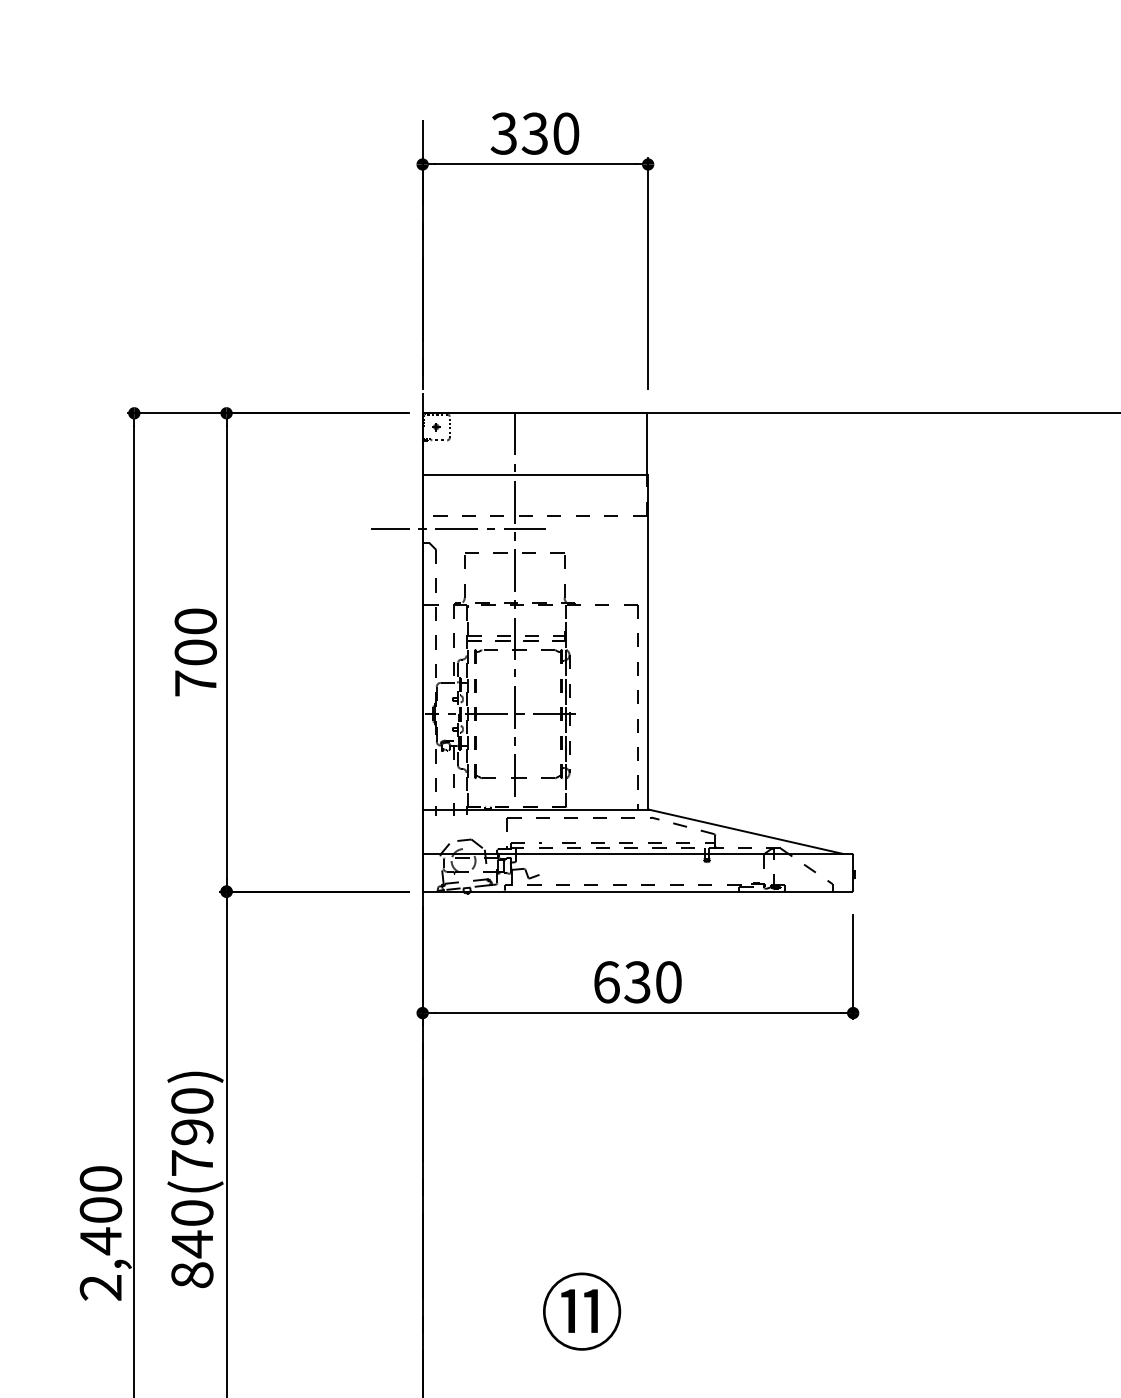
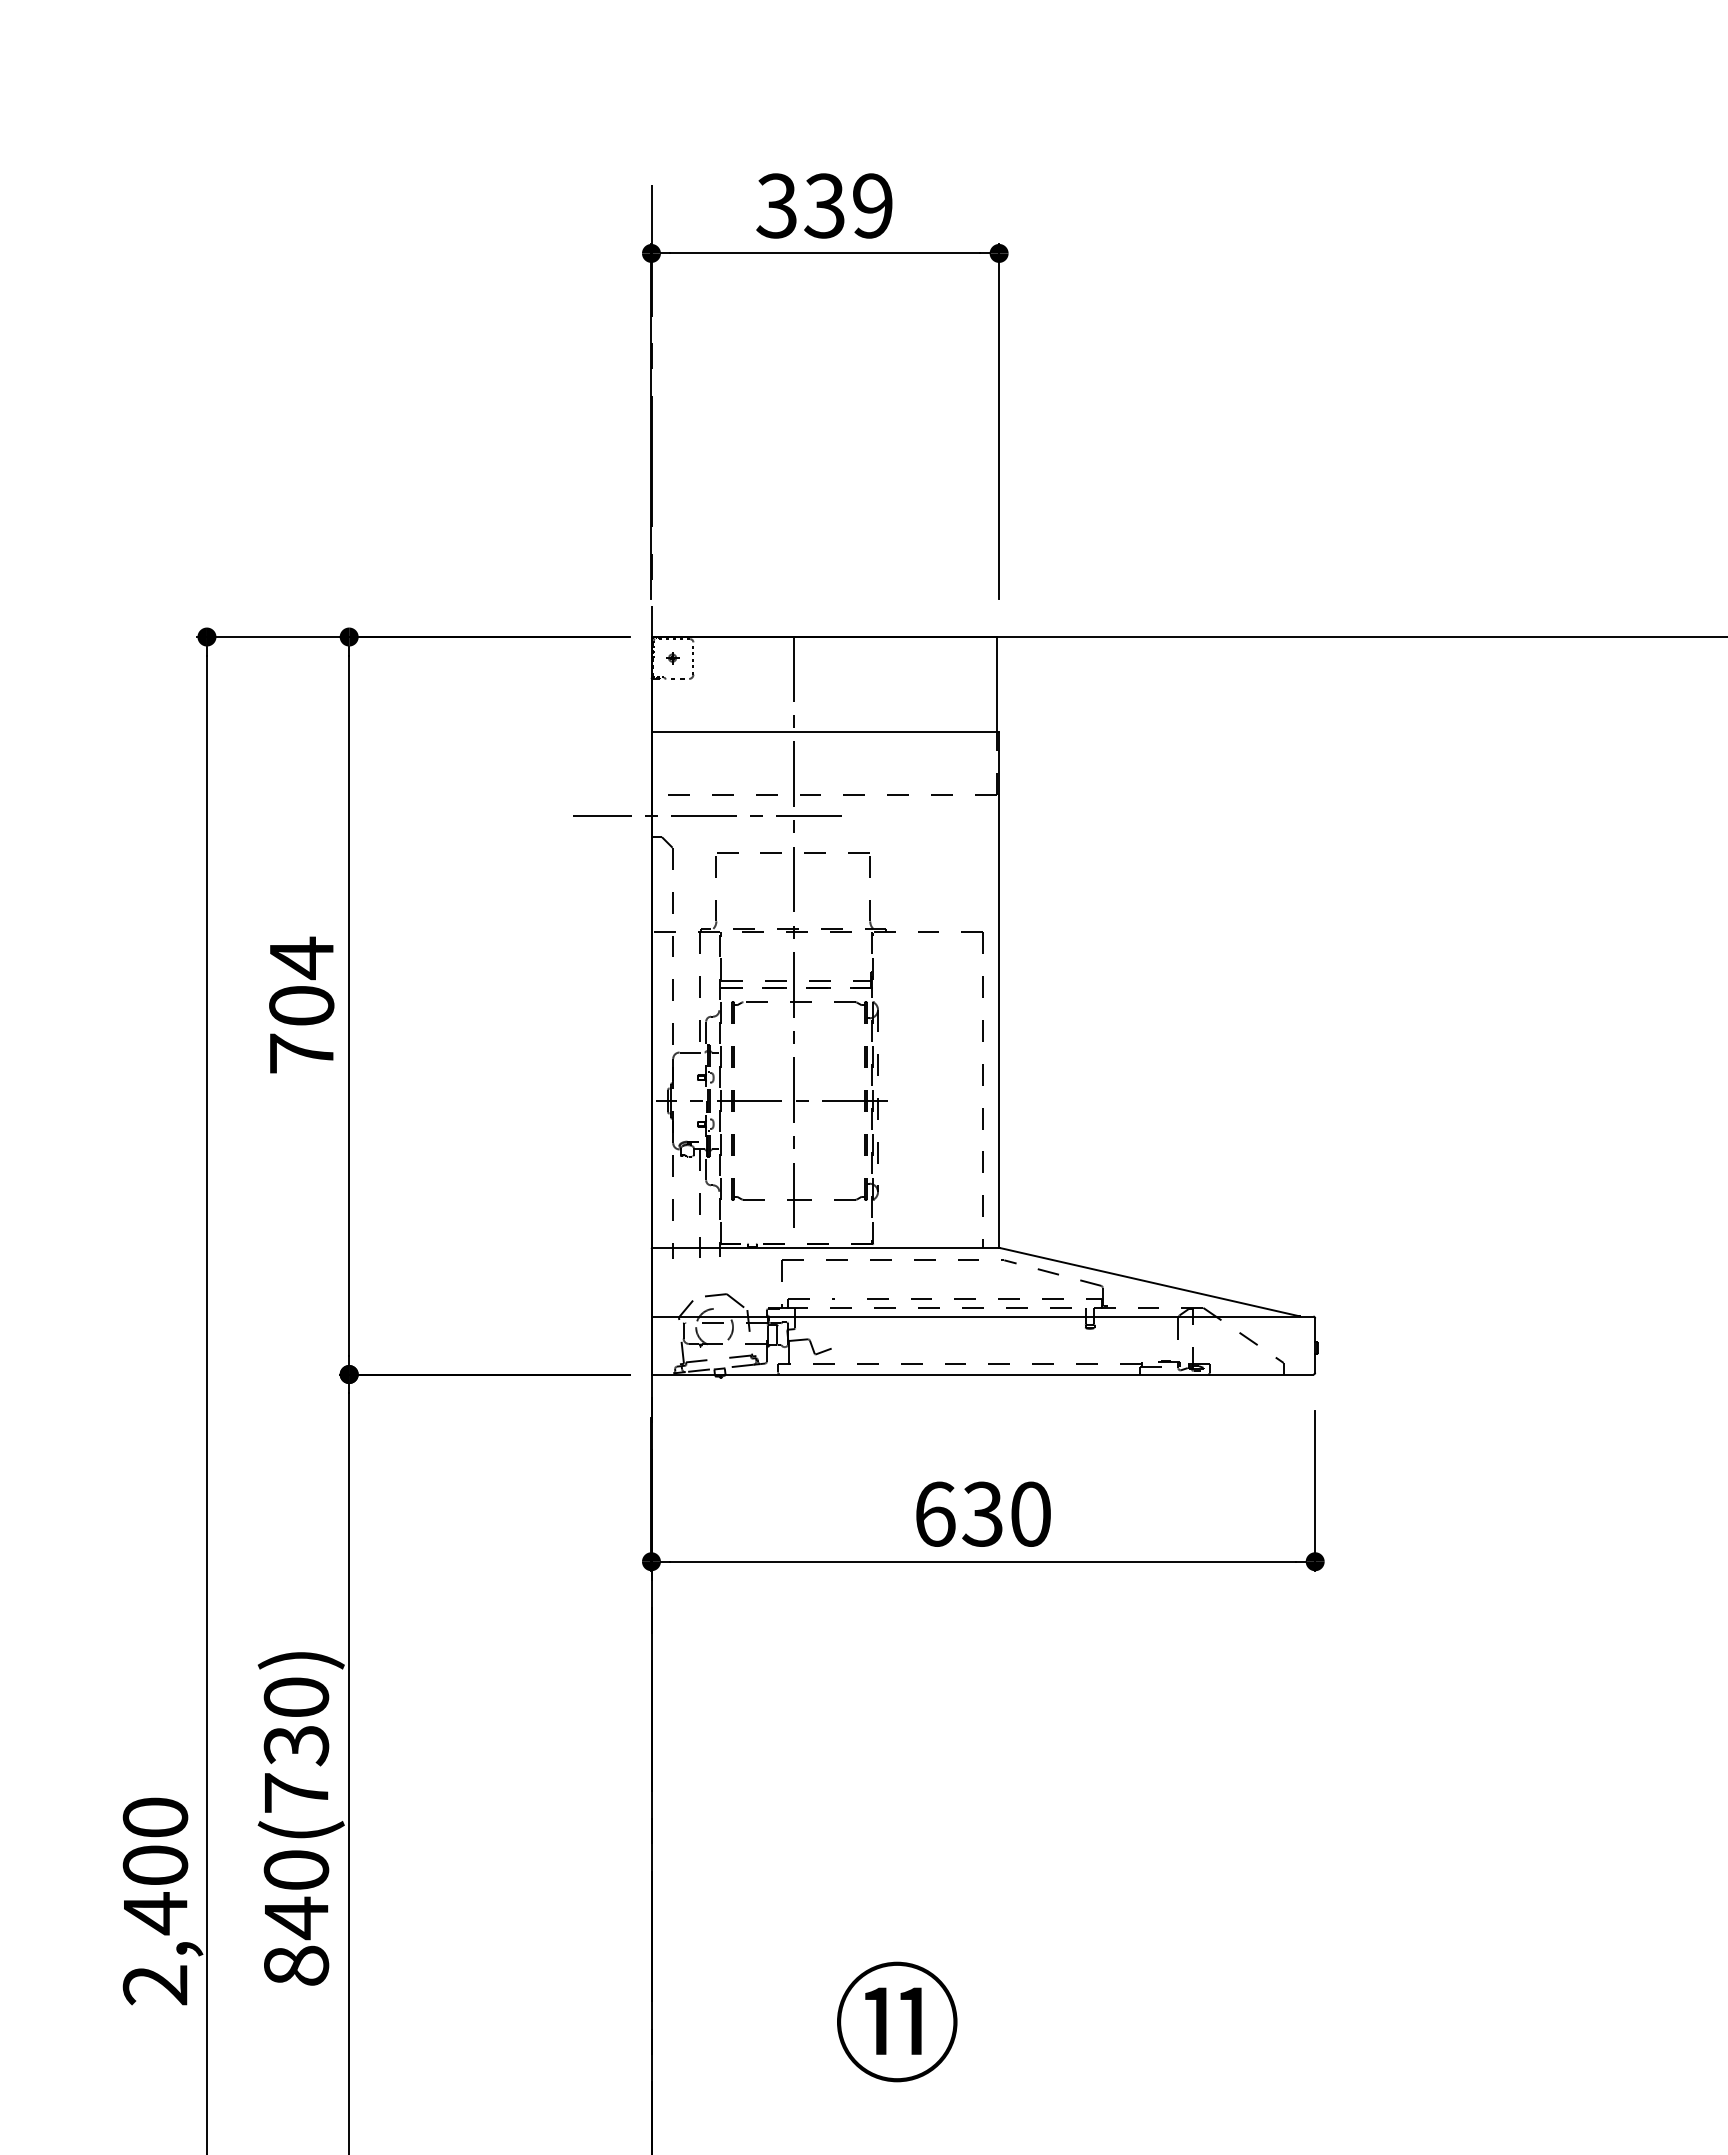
text: (566, 133) -> (873, 205), 330 -> 339
text: (195, 621) -> (301, 958), 700 -> 704
text: (192, 1132) -> (296, 1745), 840(790) -> 840(730)

